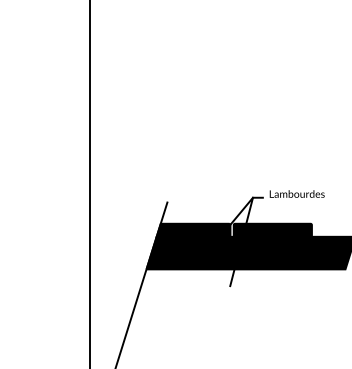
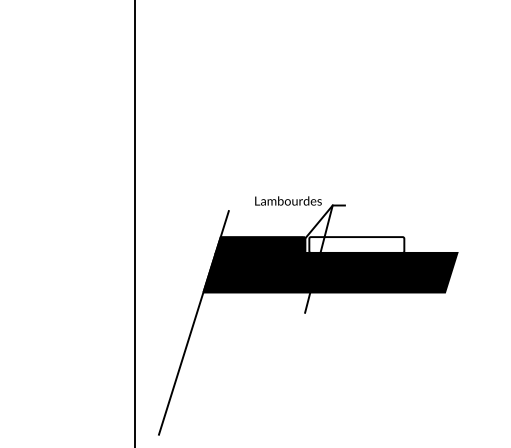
text: (297, 193) -> (288, 200), moved
fill: (272, 229) -> (356, 244), removed

